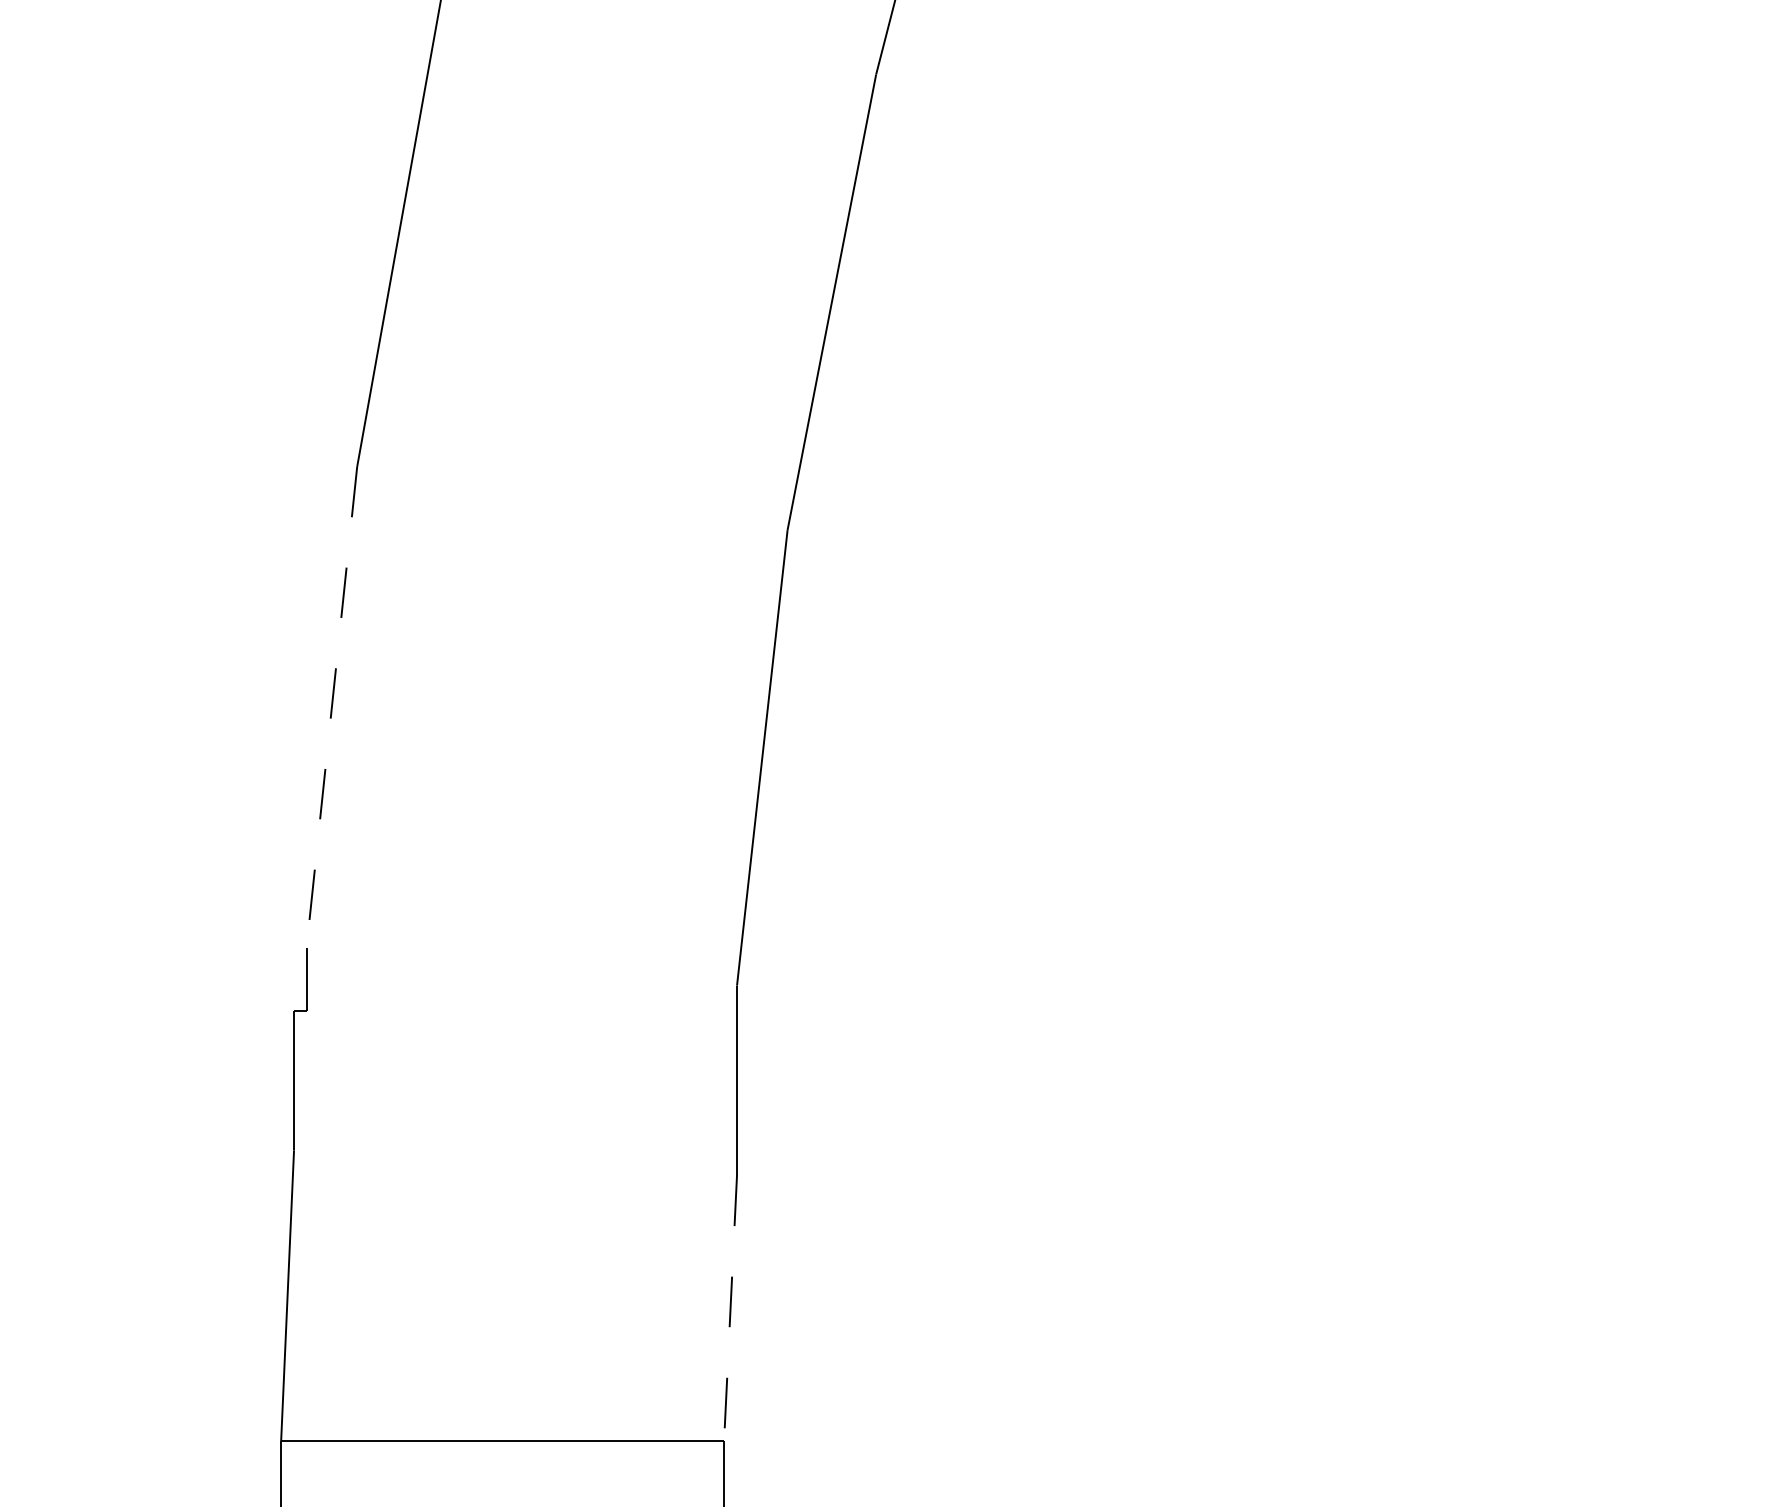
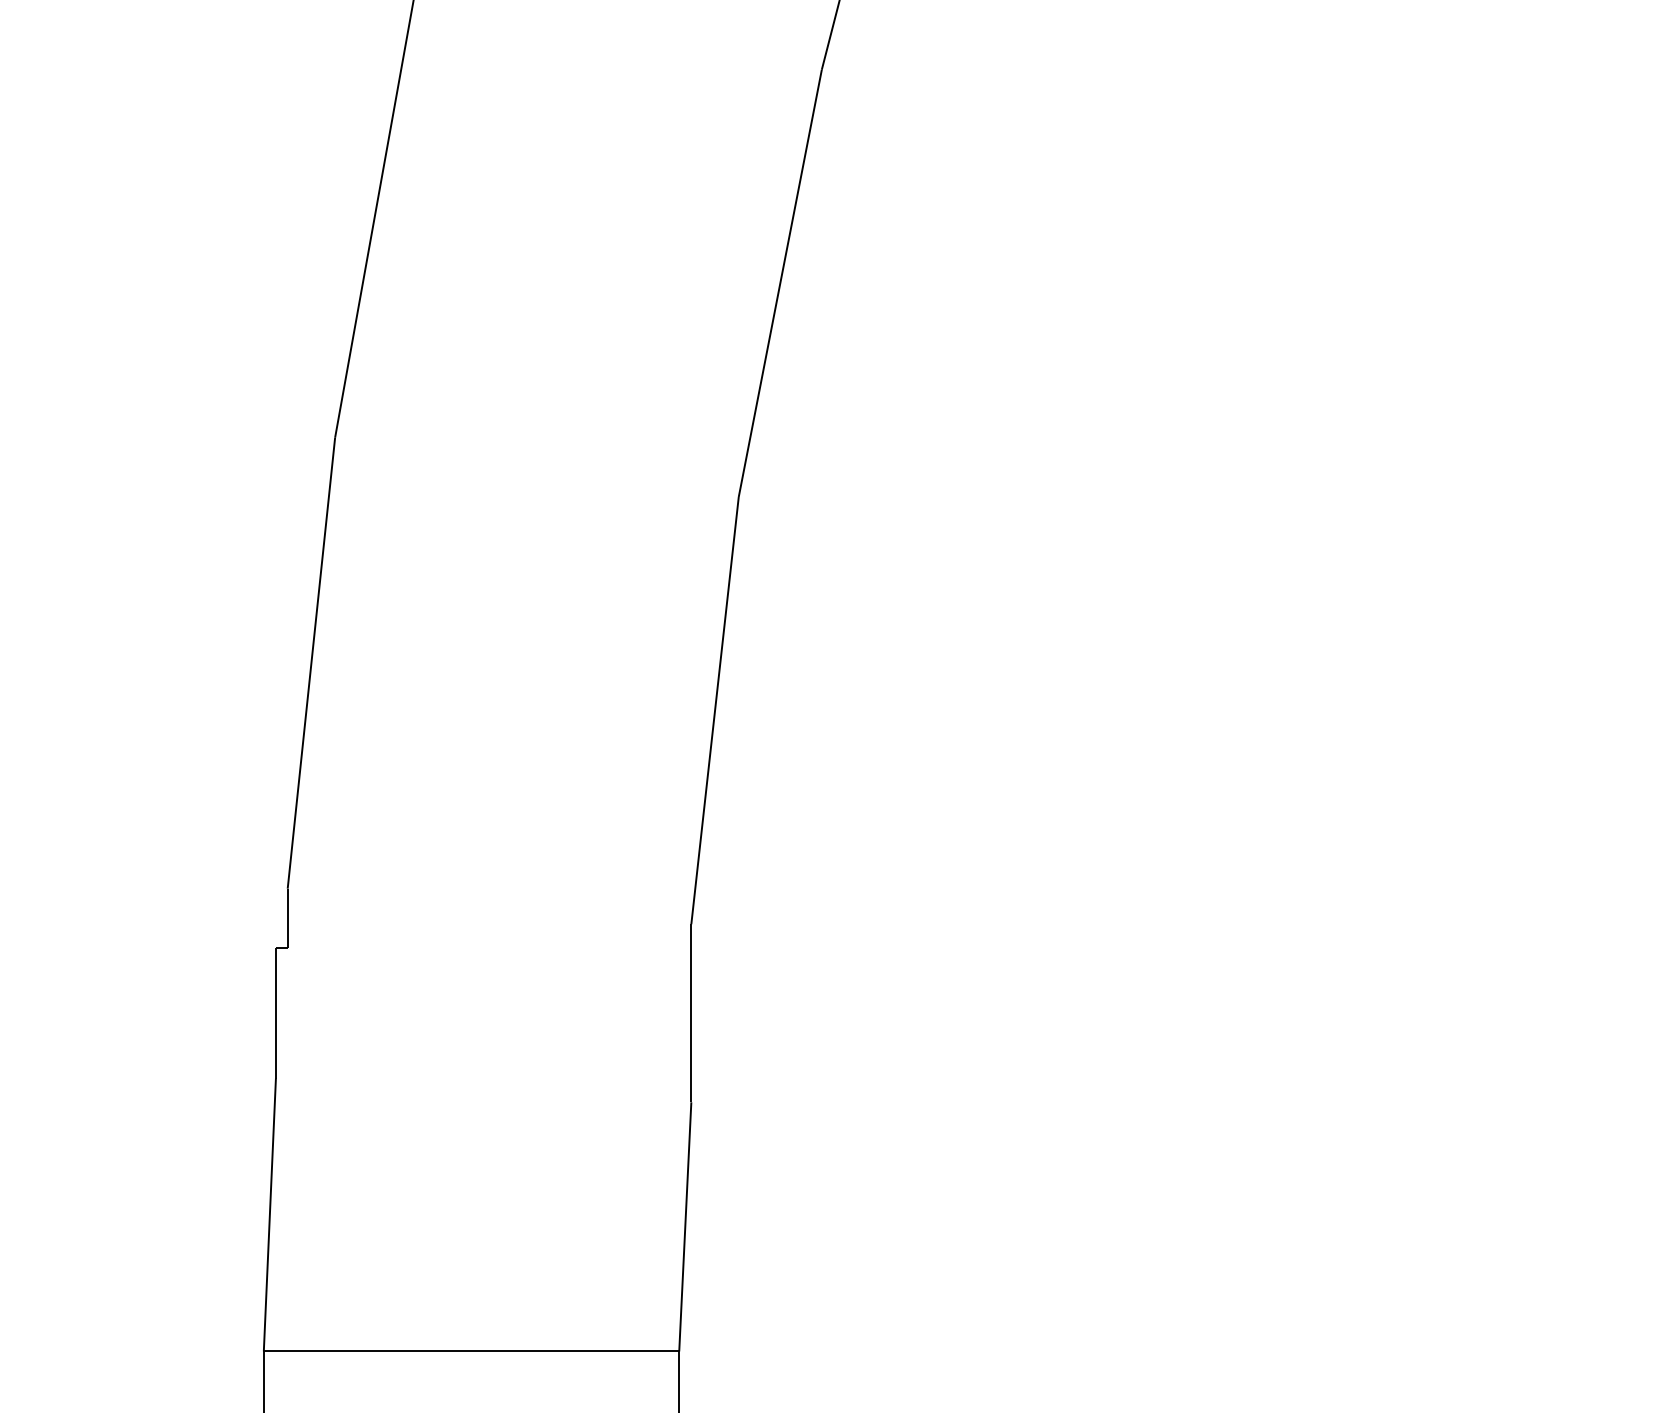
line: (331, 707) -> (311, 663), dashed -> solid
line: (730, 1308) -> (685, 1226), dashed -> solid

